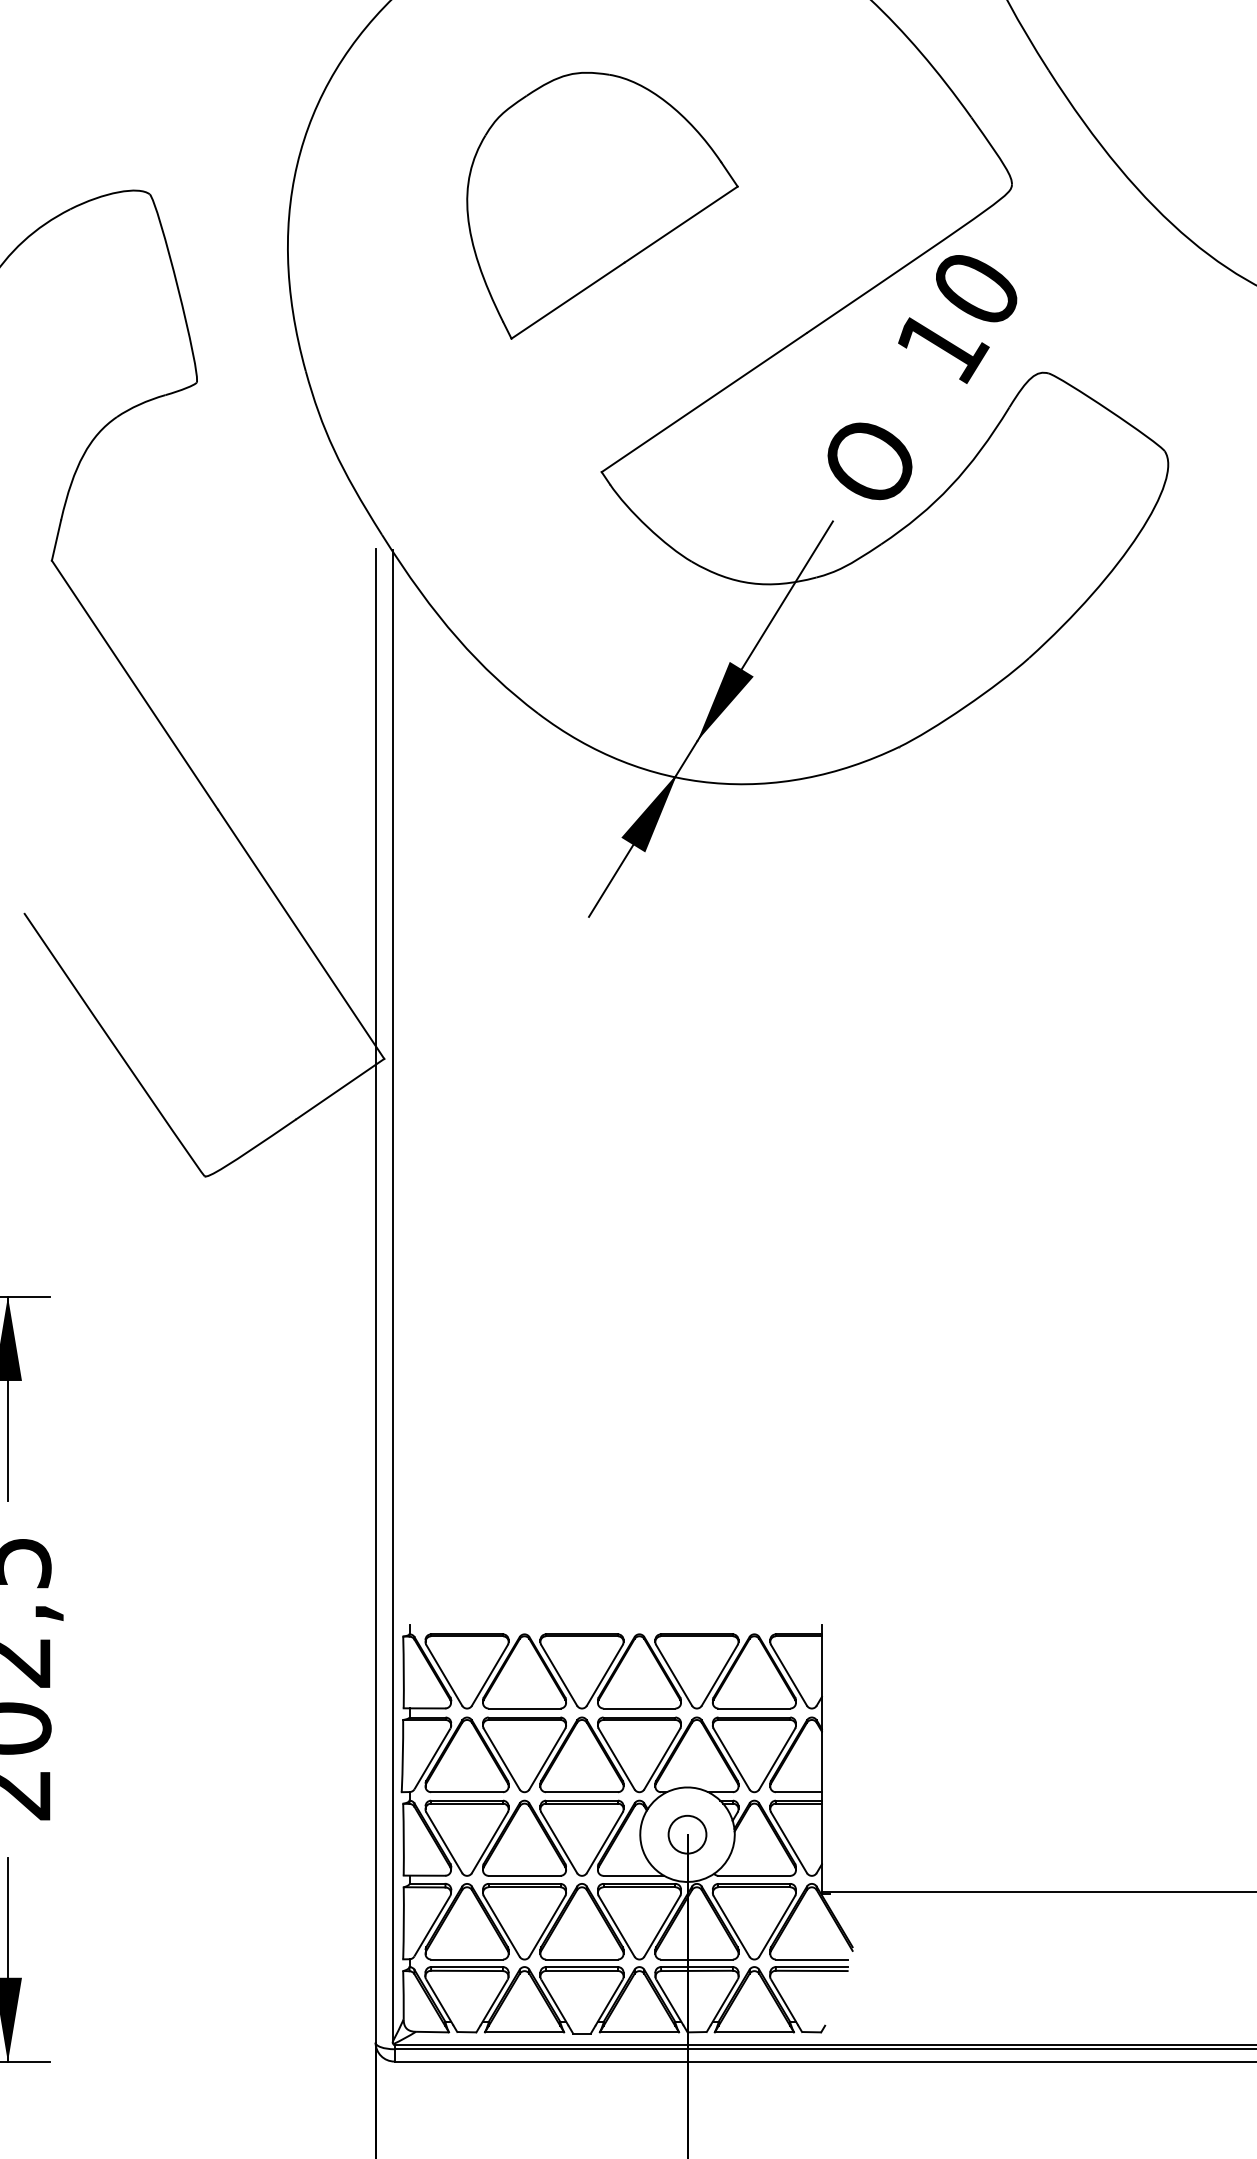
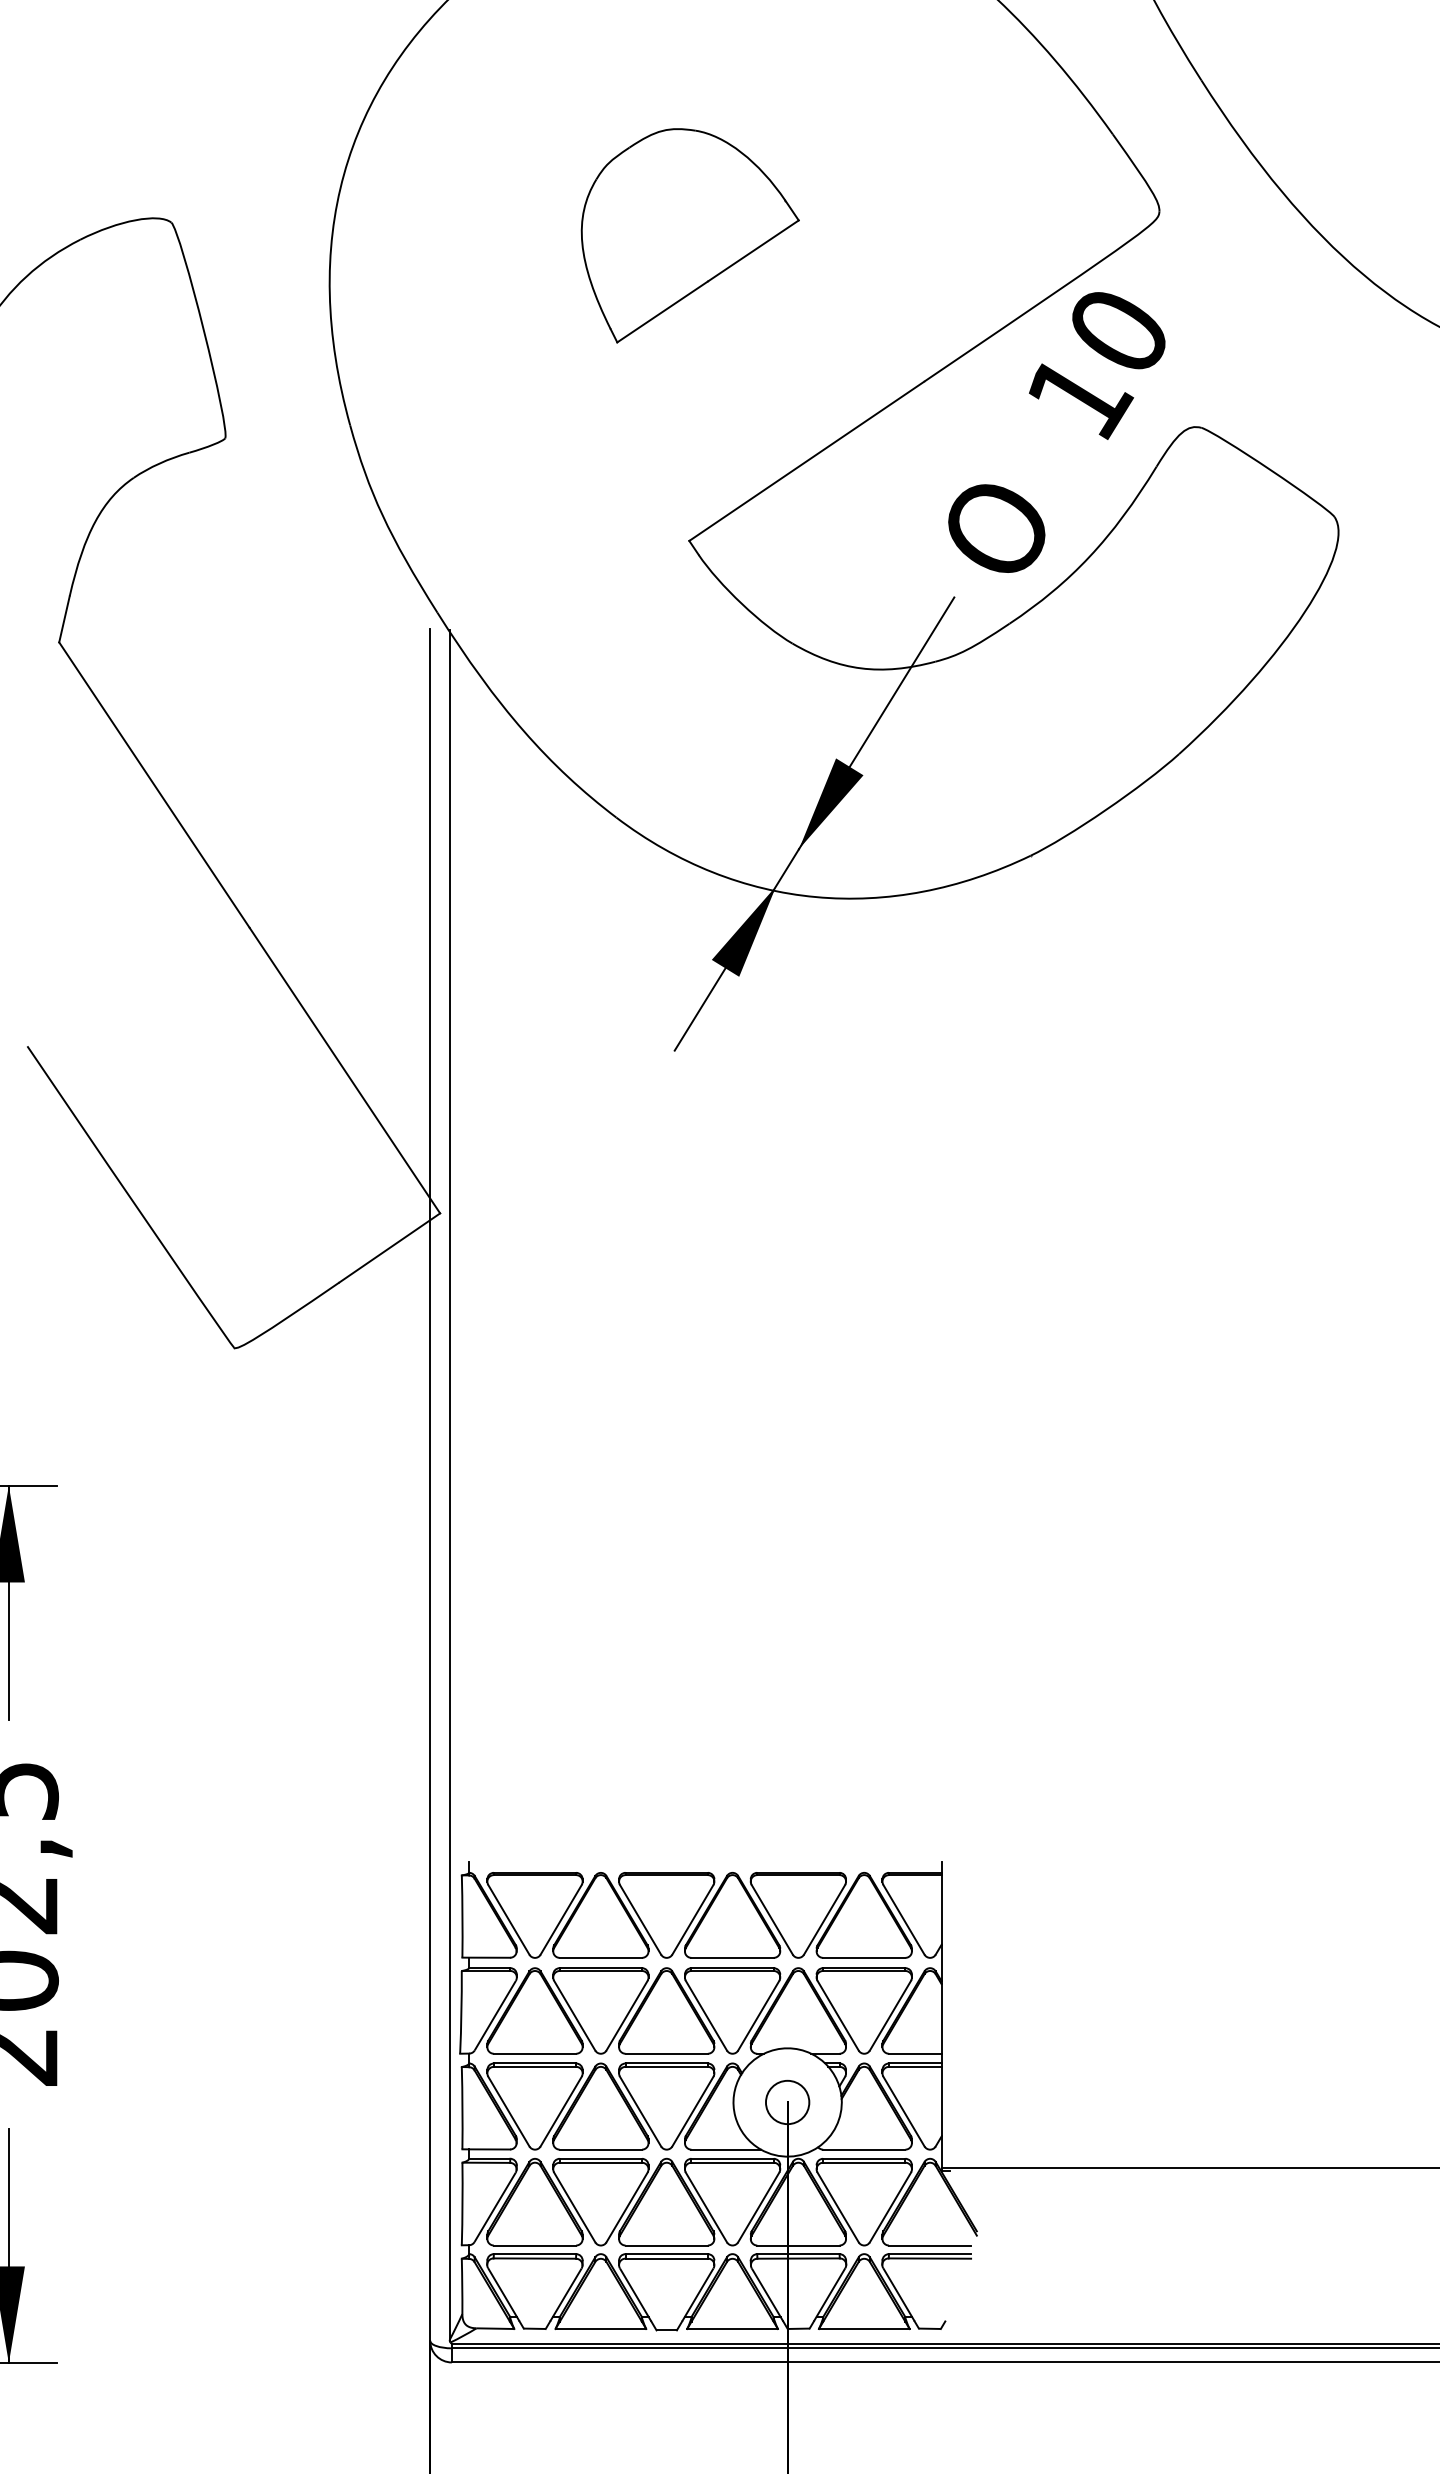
part: (602, 205) -> (690, 235), size x0.7

